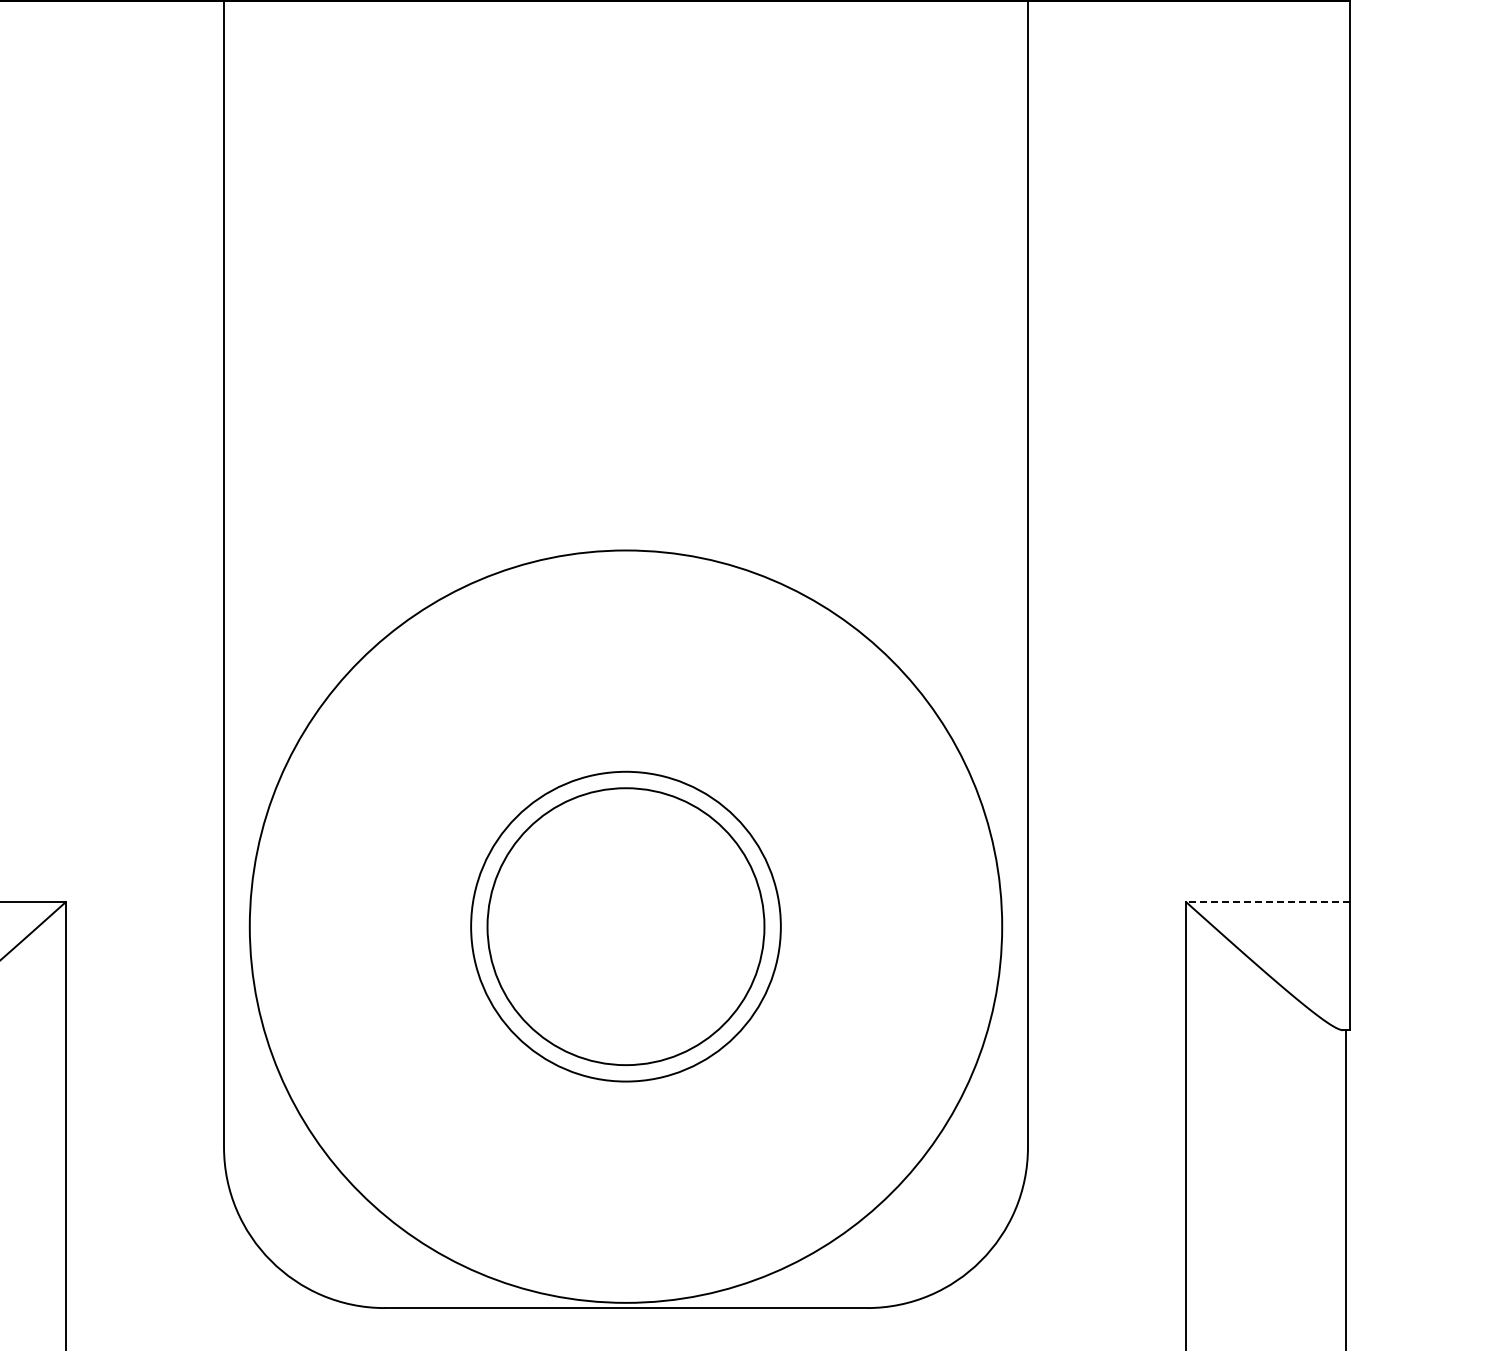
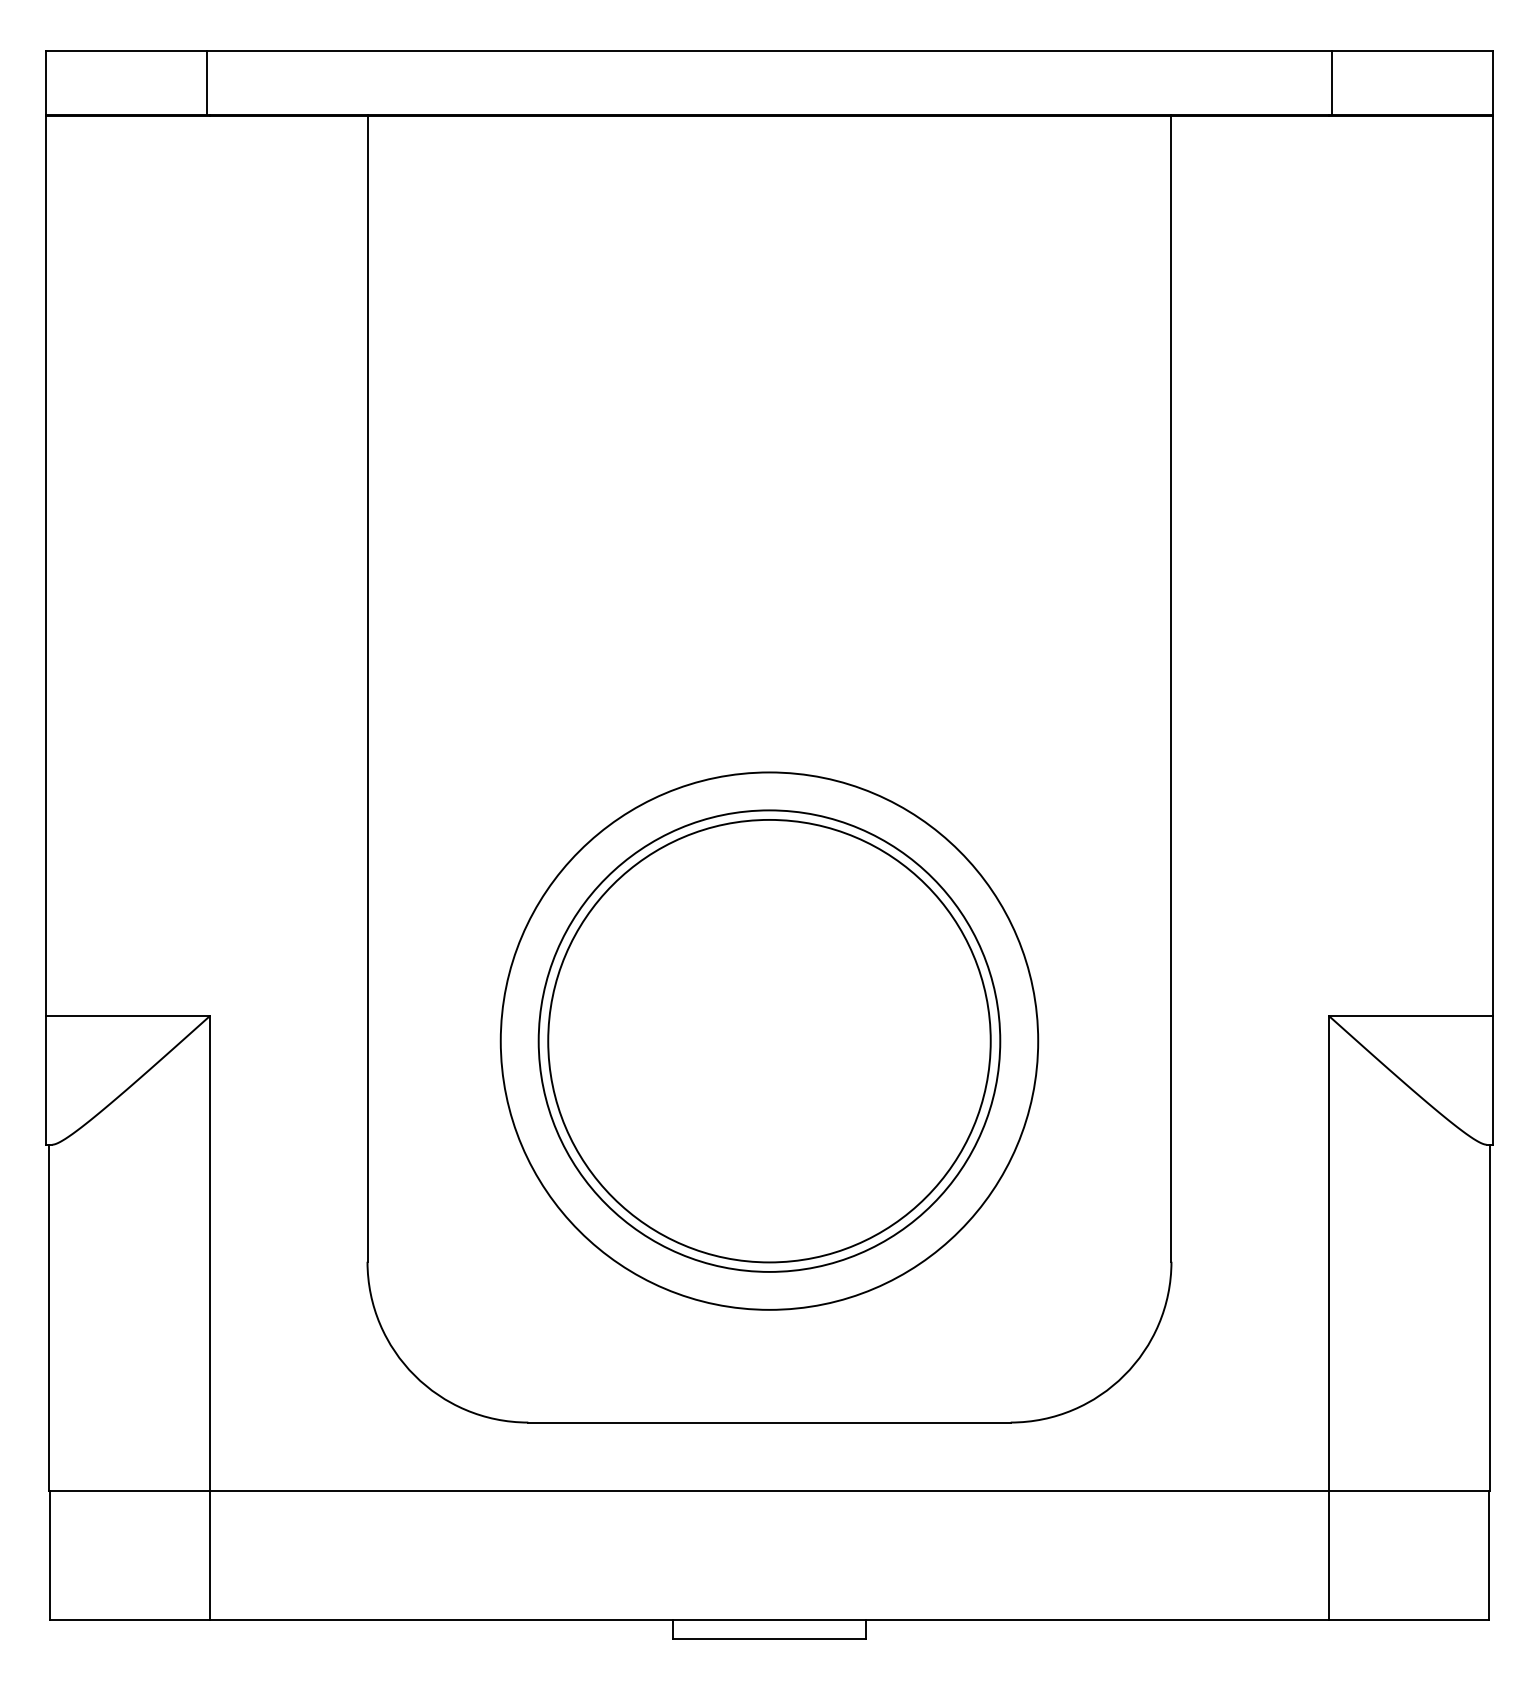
line: (1267, 902) -> (1410, 1016), dashed -> solid
circle: (626, 926) -> (769, 1040), size x0.71
circle: (626, 926) -> (769, 1040), size x1.43
circle: (626, 926) -> (769, 1040), size x1.67

